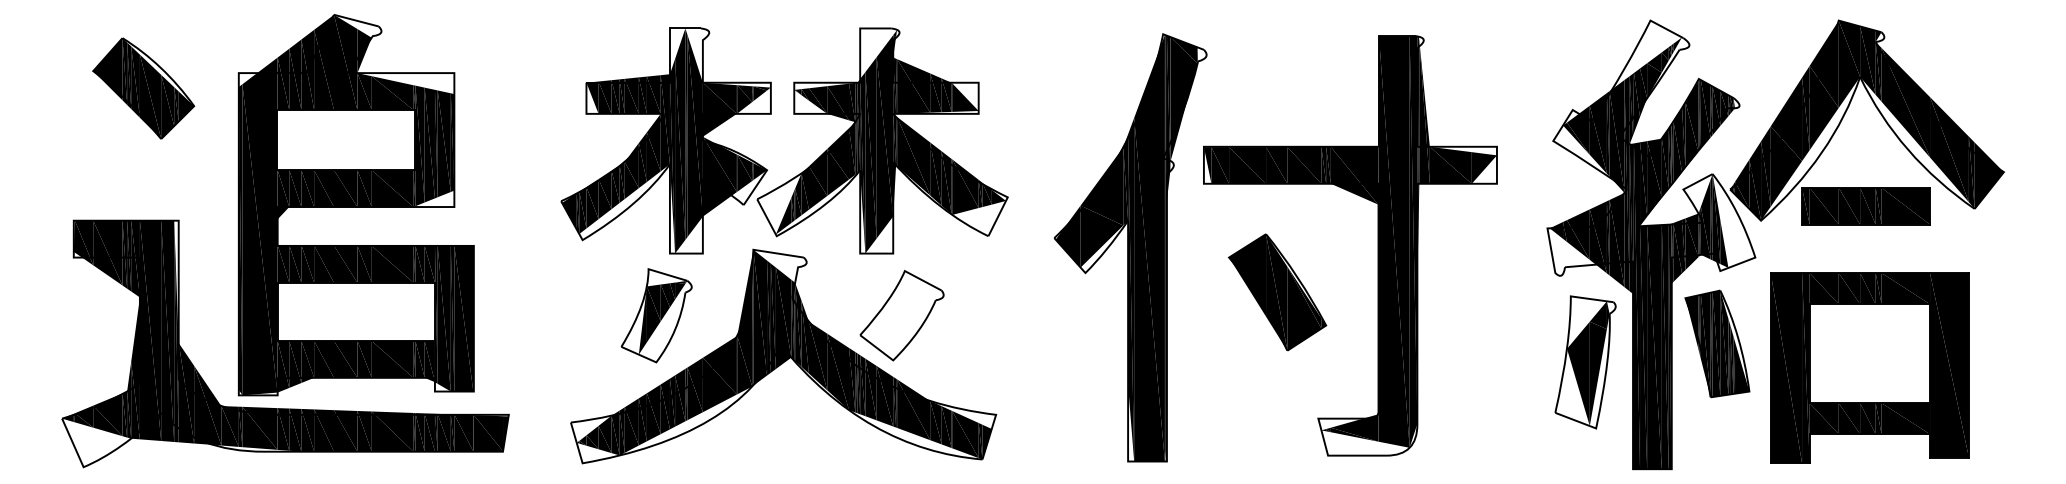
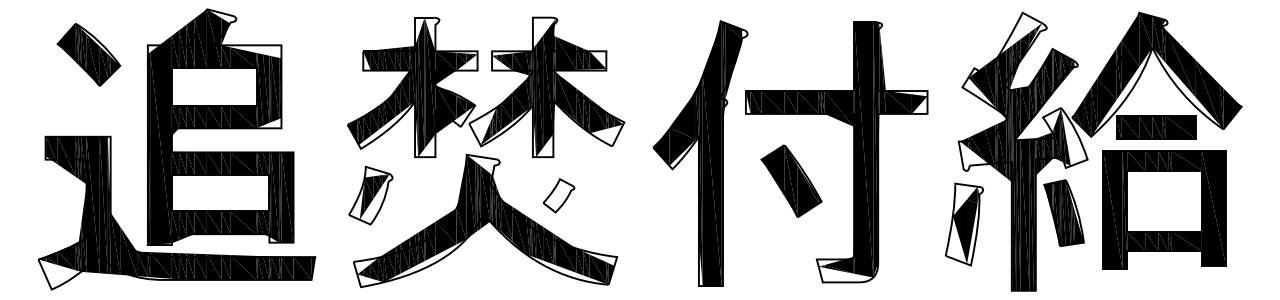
part: (656, 315) -> (370, 195), moved
part: (901, 315) -> (558, 195), size x0.6
part: (1584, 362) -> (963, 224), moved
part: (1869, 367) -> (1164, 209), moved

